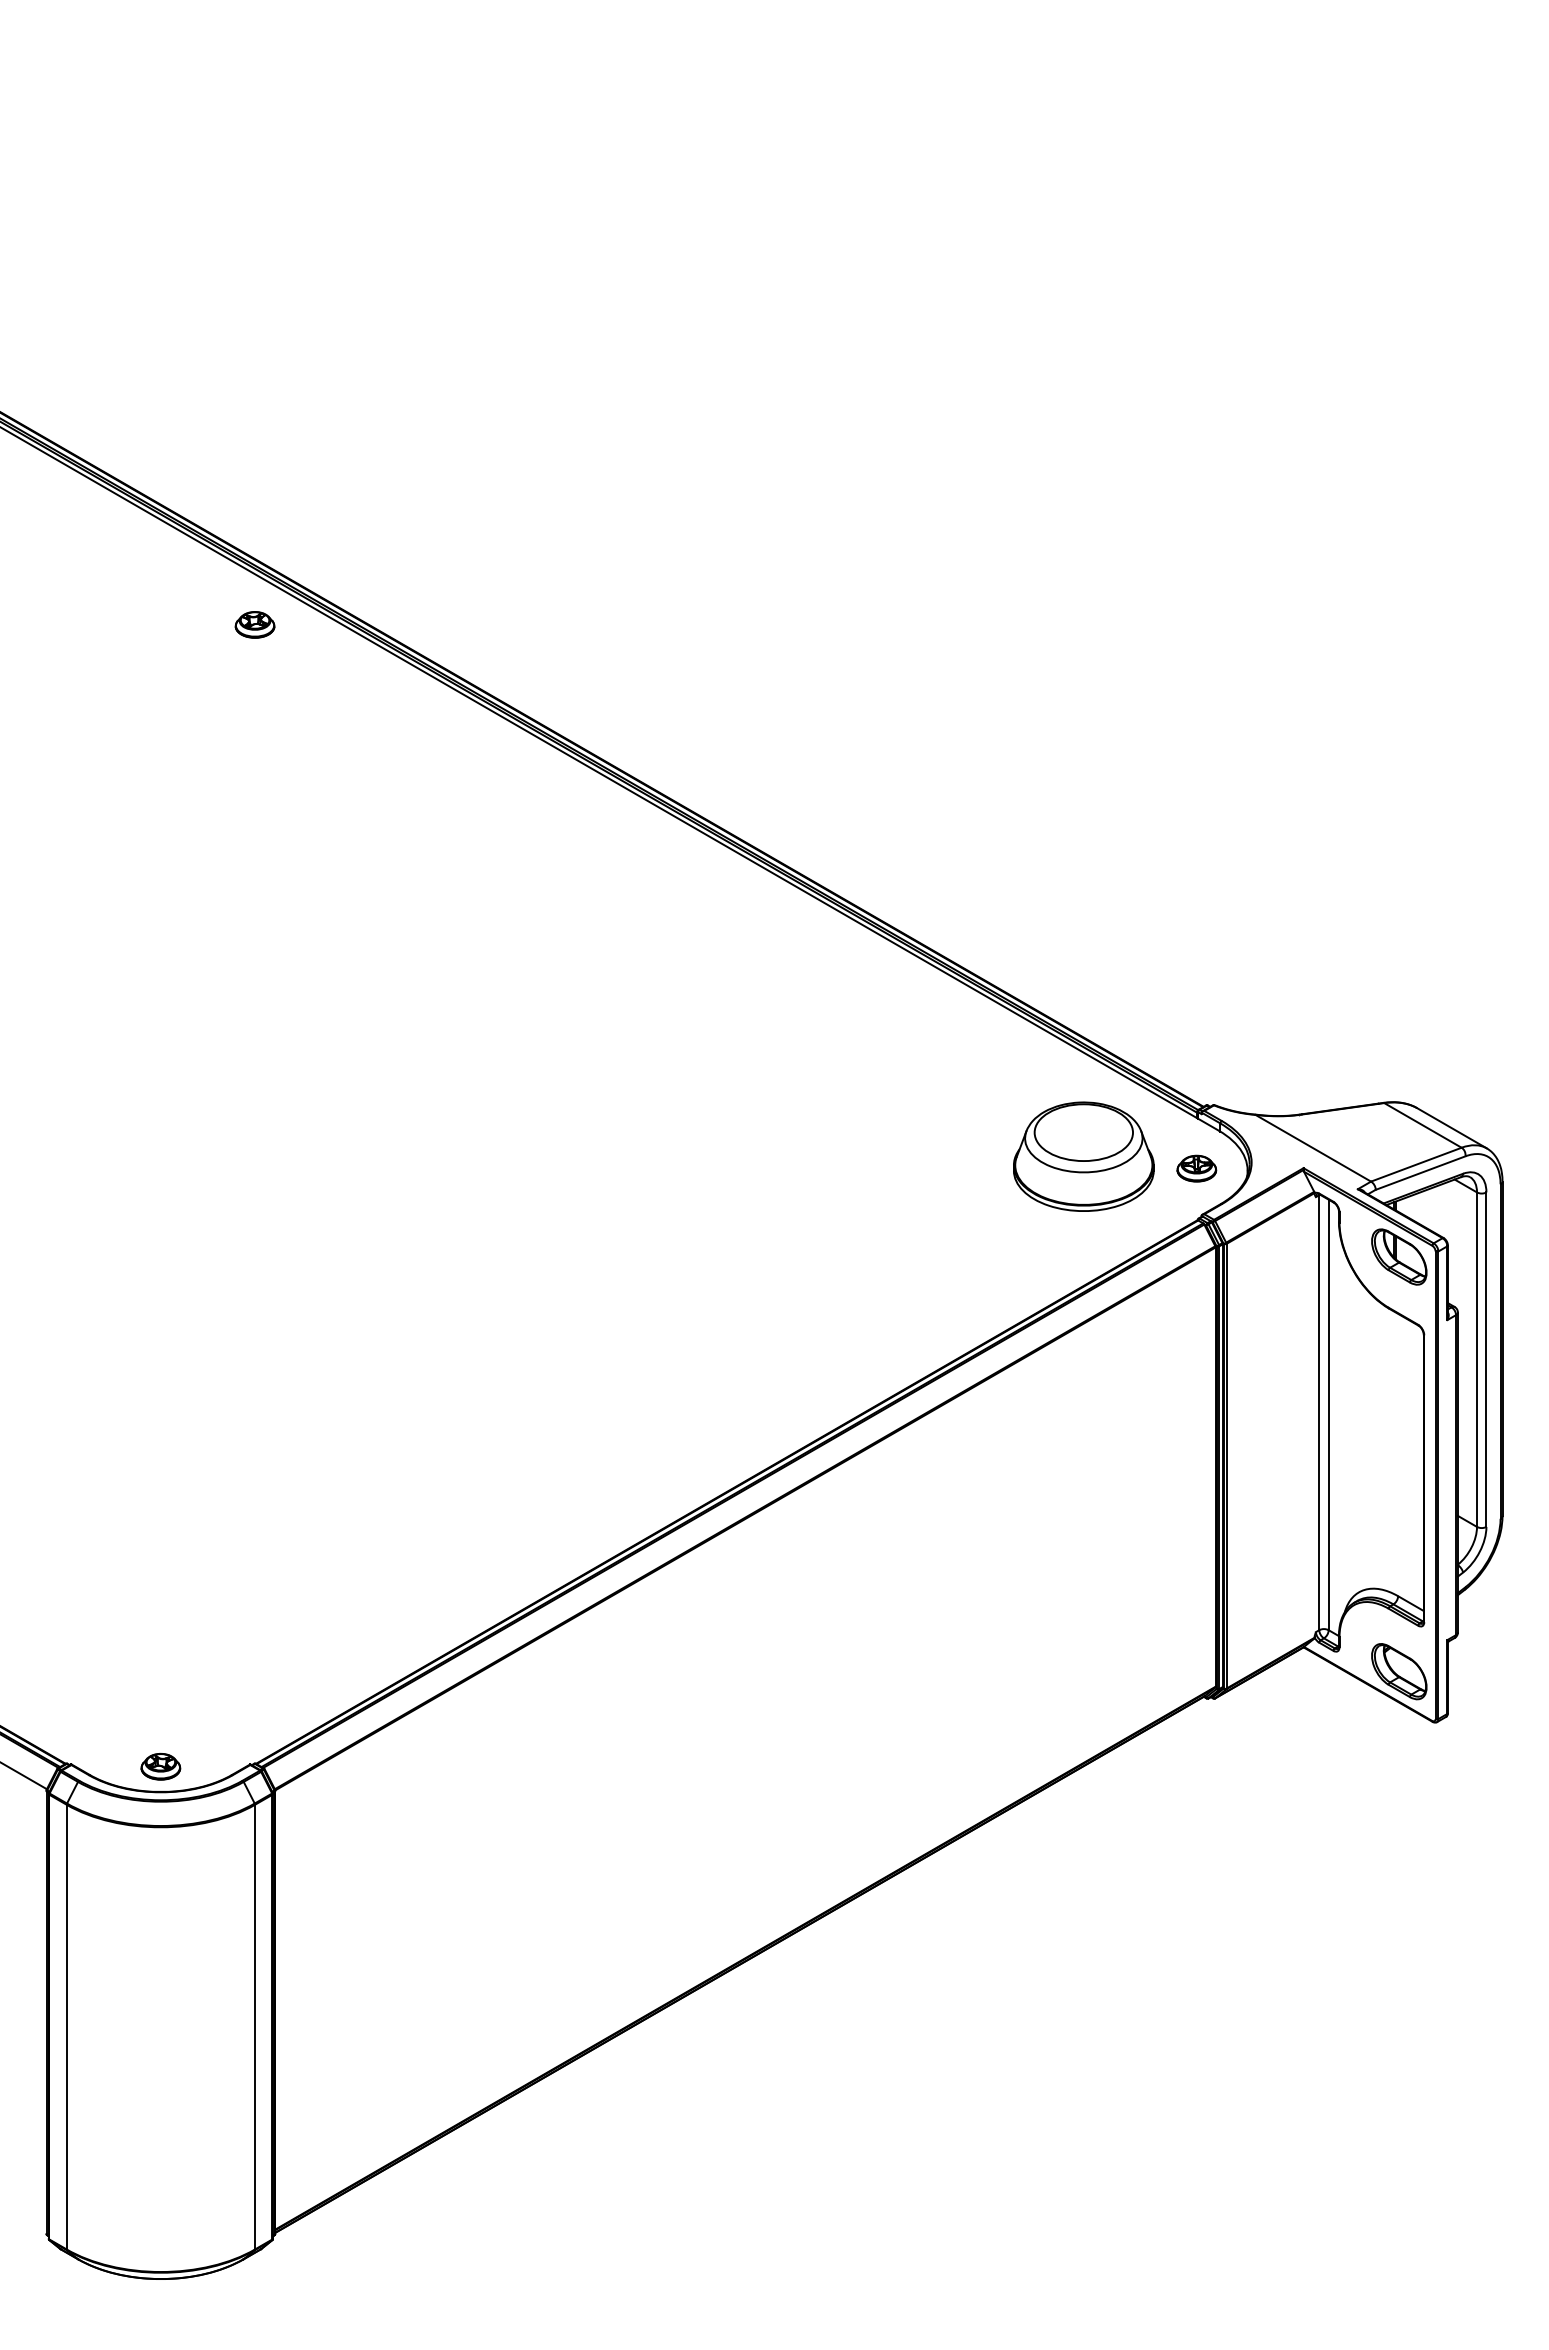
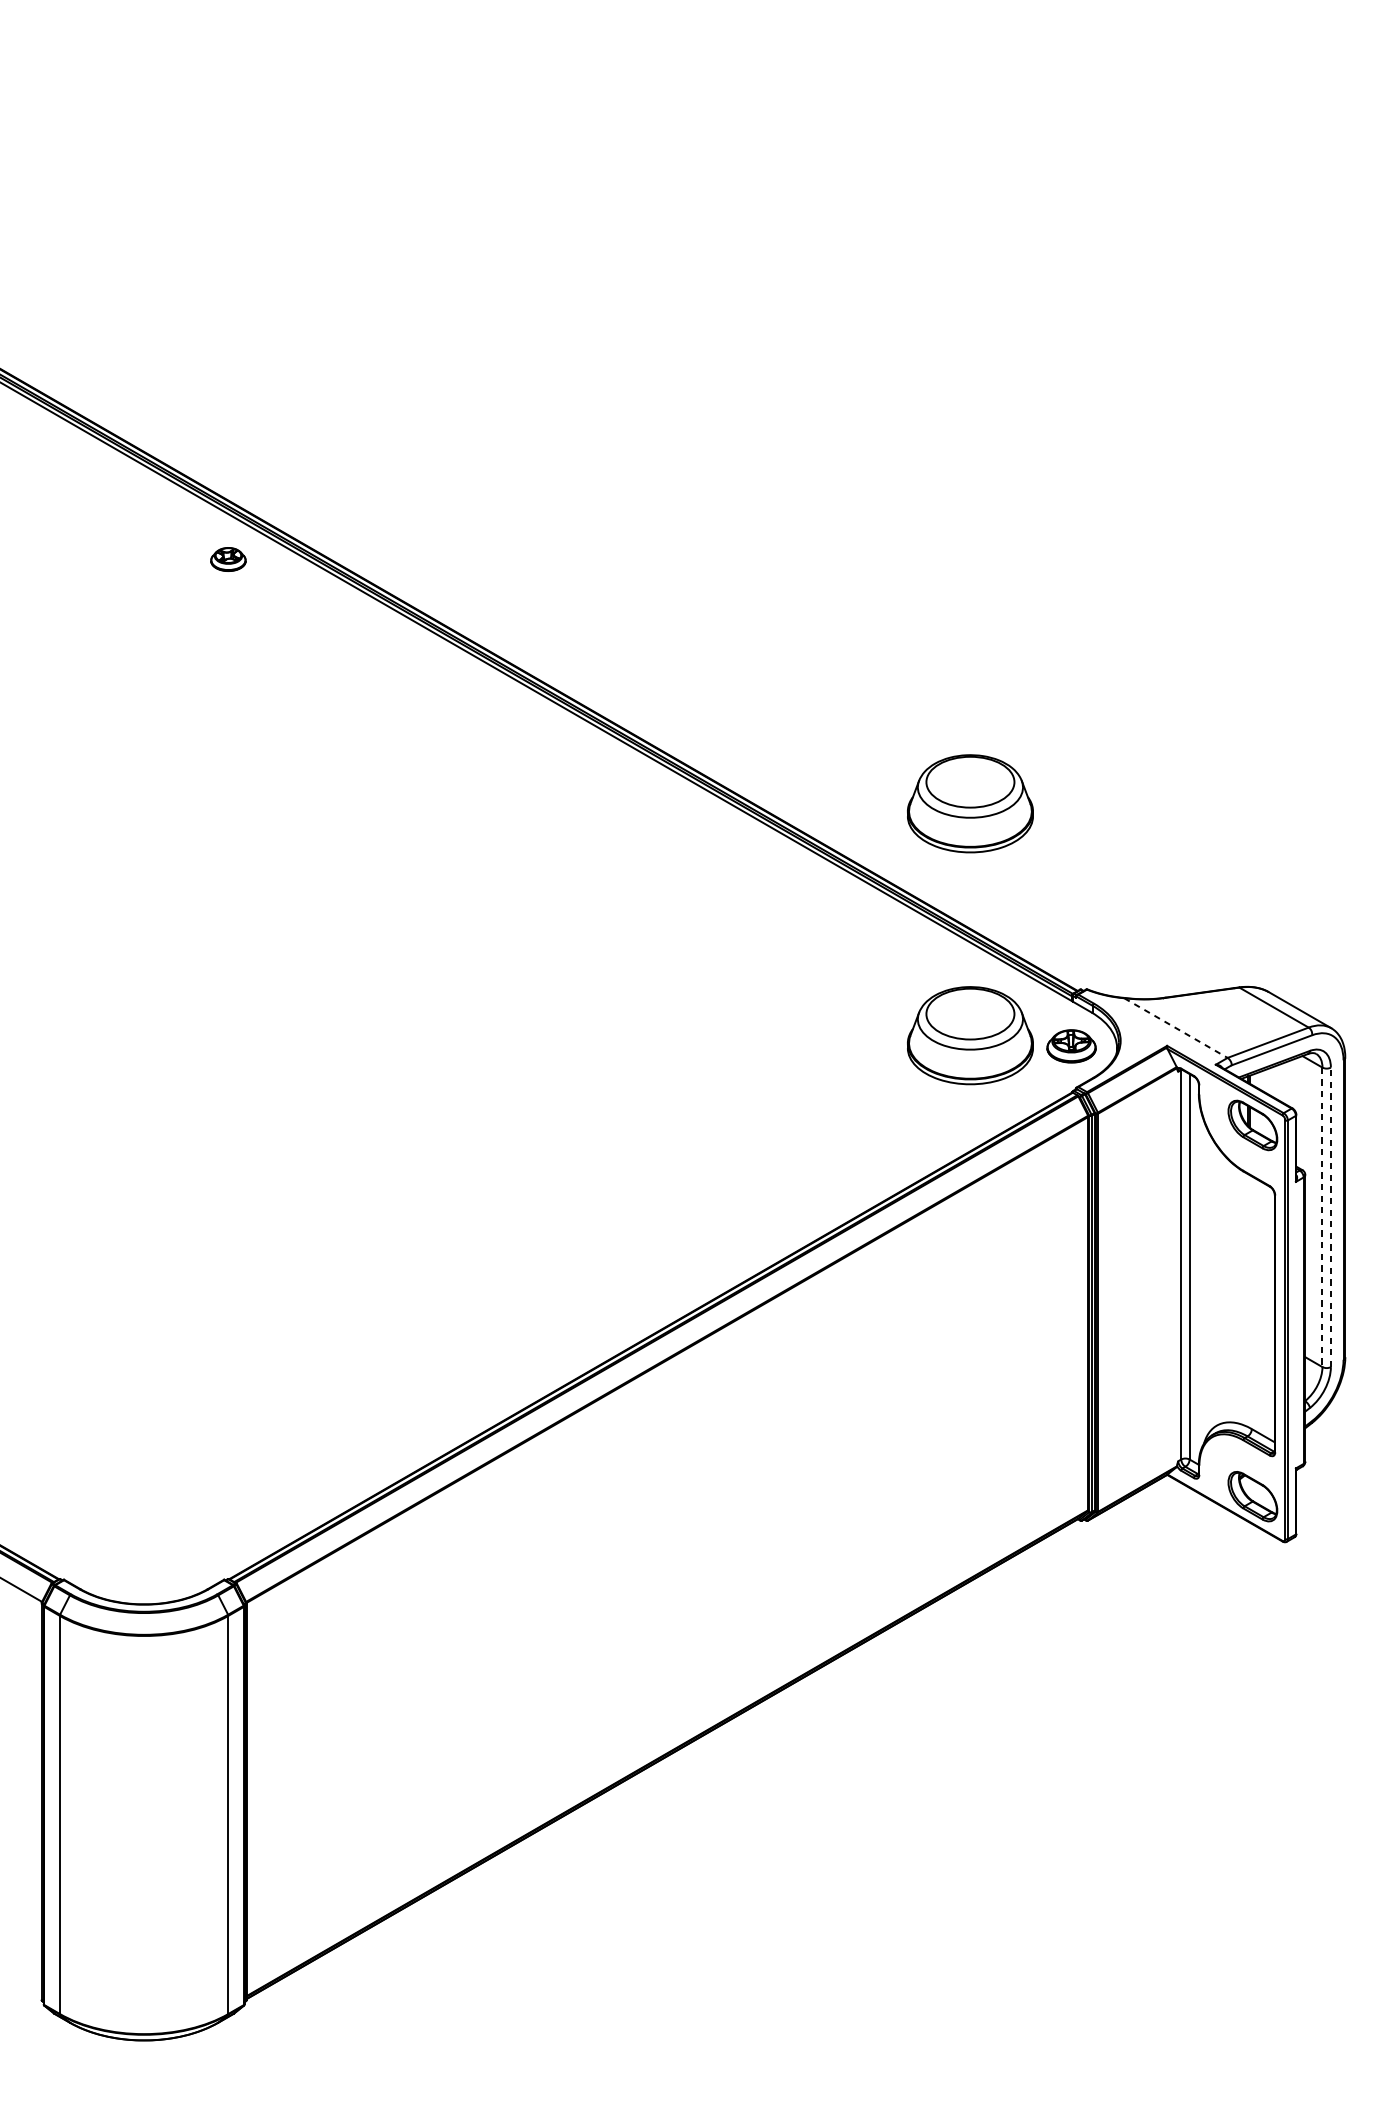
part: (1083, 897) -> (970, 803), added
line: (1313, 1148) -> (1176, 1028), solid -> dashed
part: (1196, 1168) -> (1071, 1046), size x1.4
line: (1486, 1359) -> (1330, 1217), solid -> dashed
line: (1477, 1360) -> (1322, 1218), solid -> dashed
part: (160, 1766) -> (143, 1581), removed

